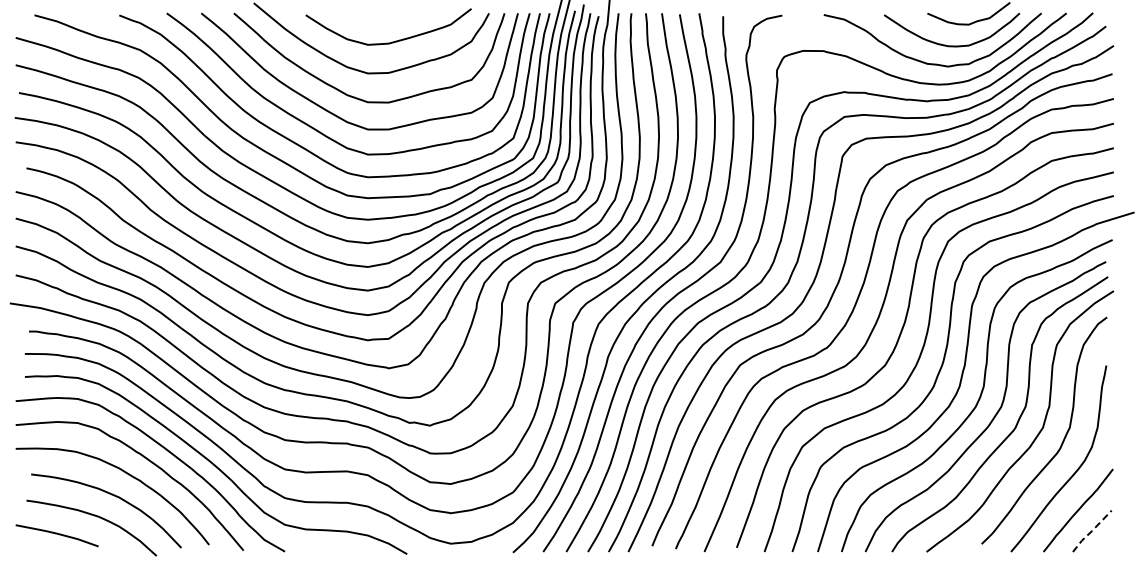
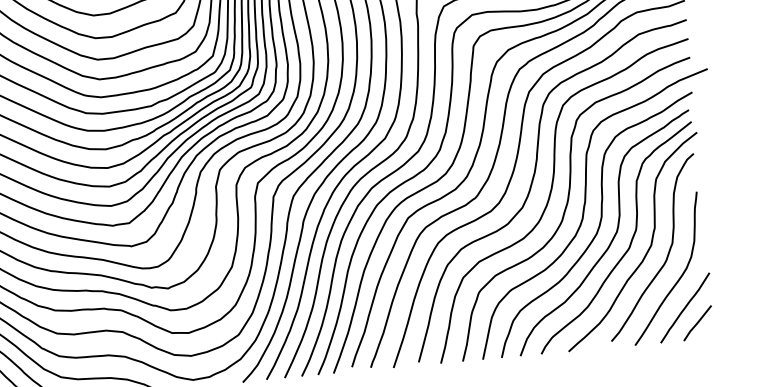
line: (1091, 531) -> (697, 323), dashed -> solid

